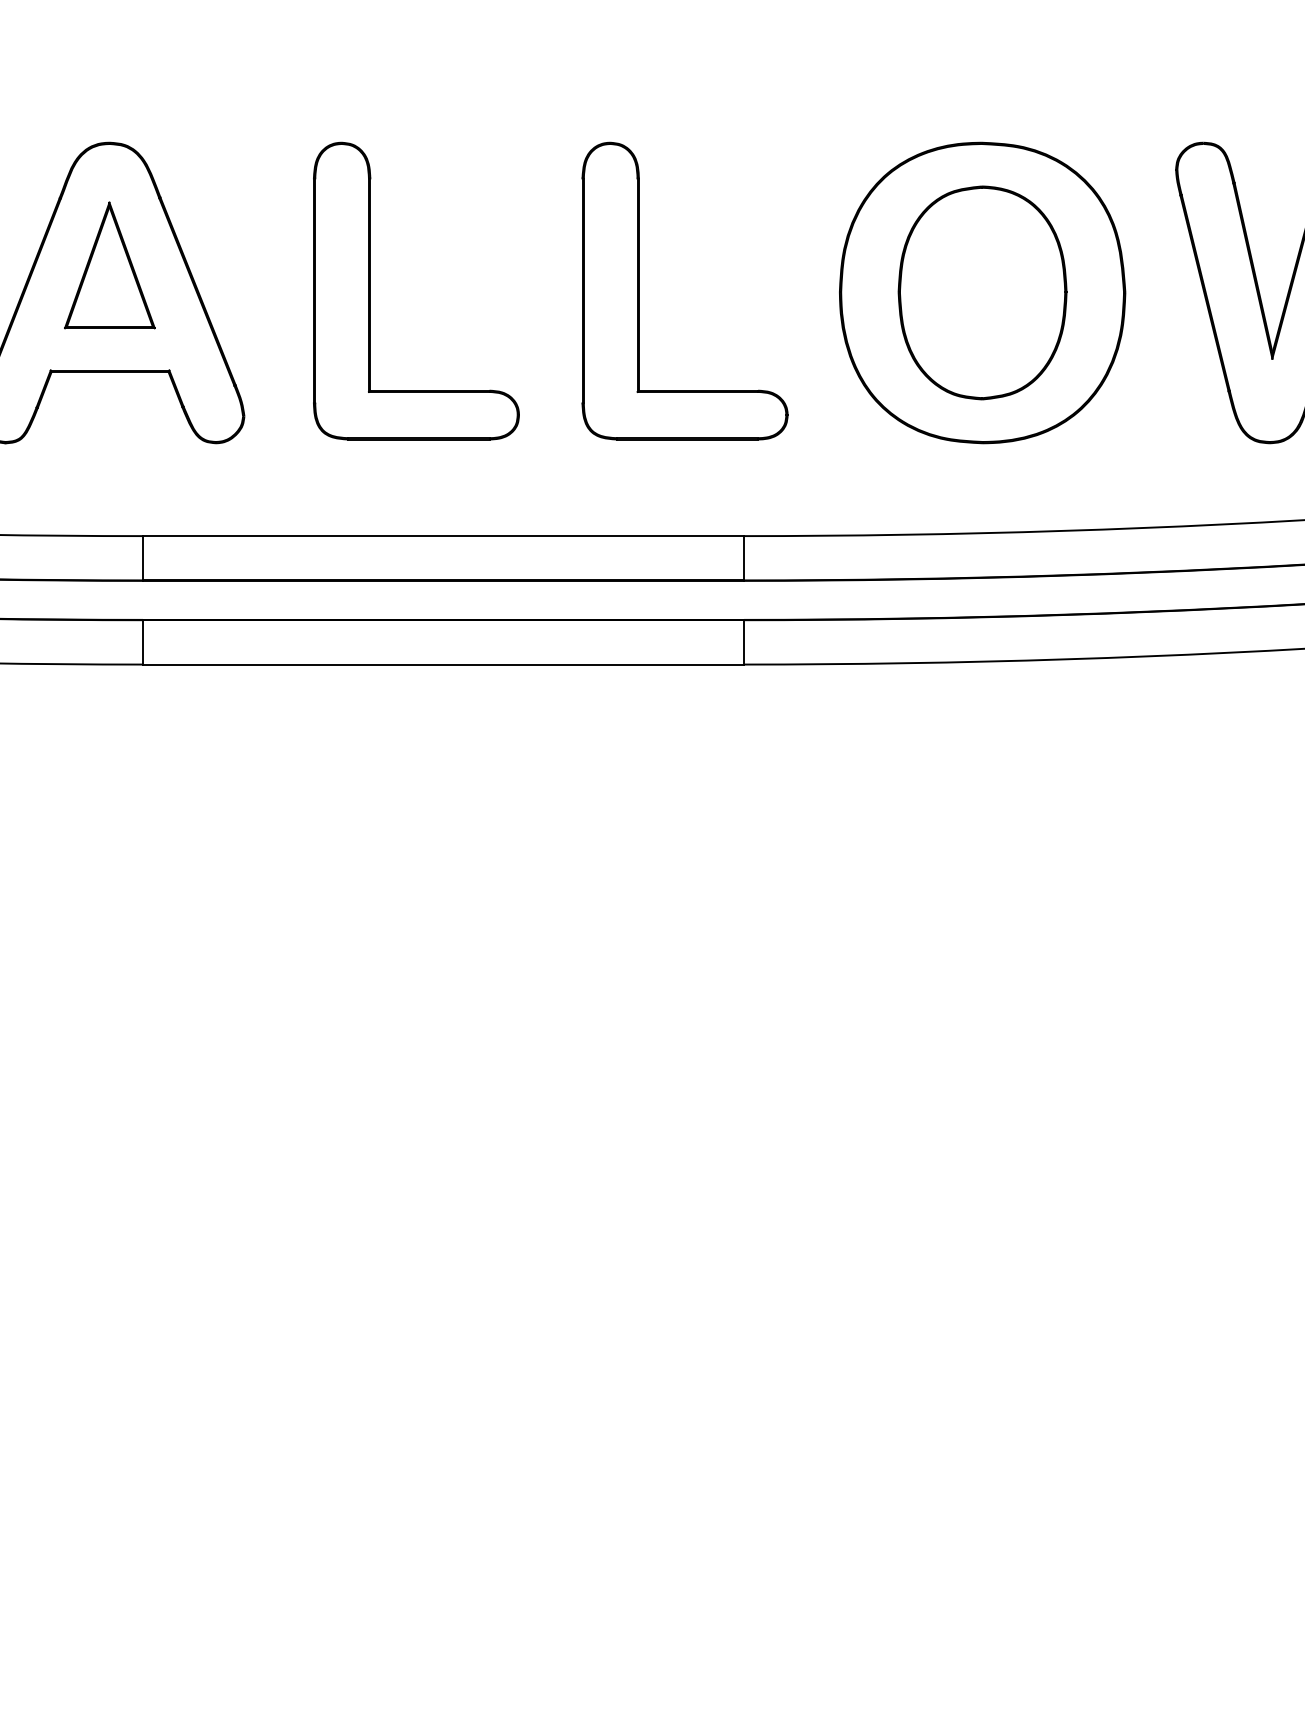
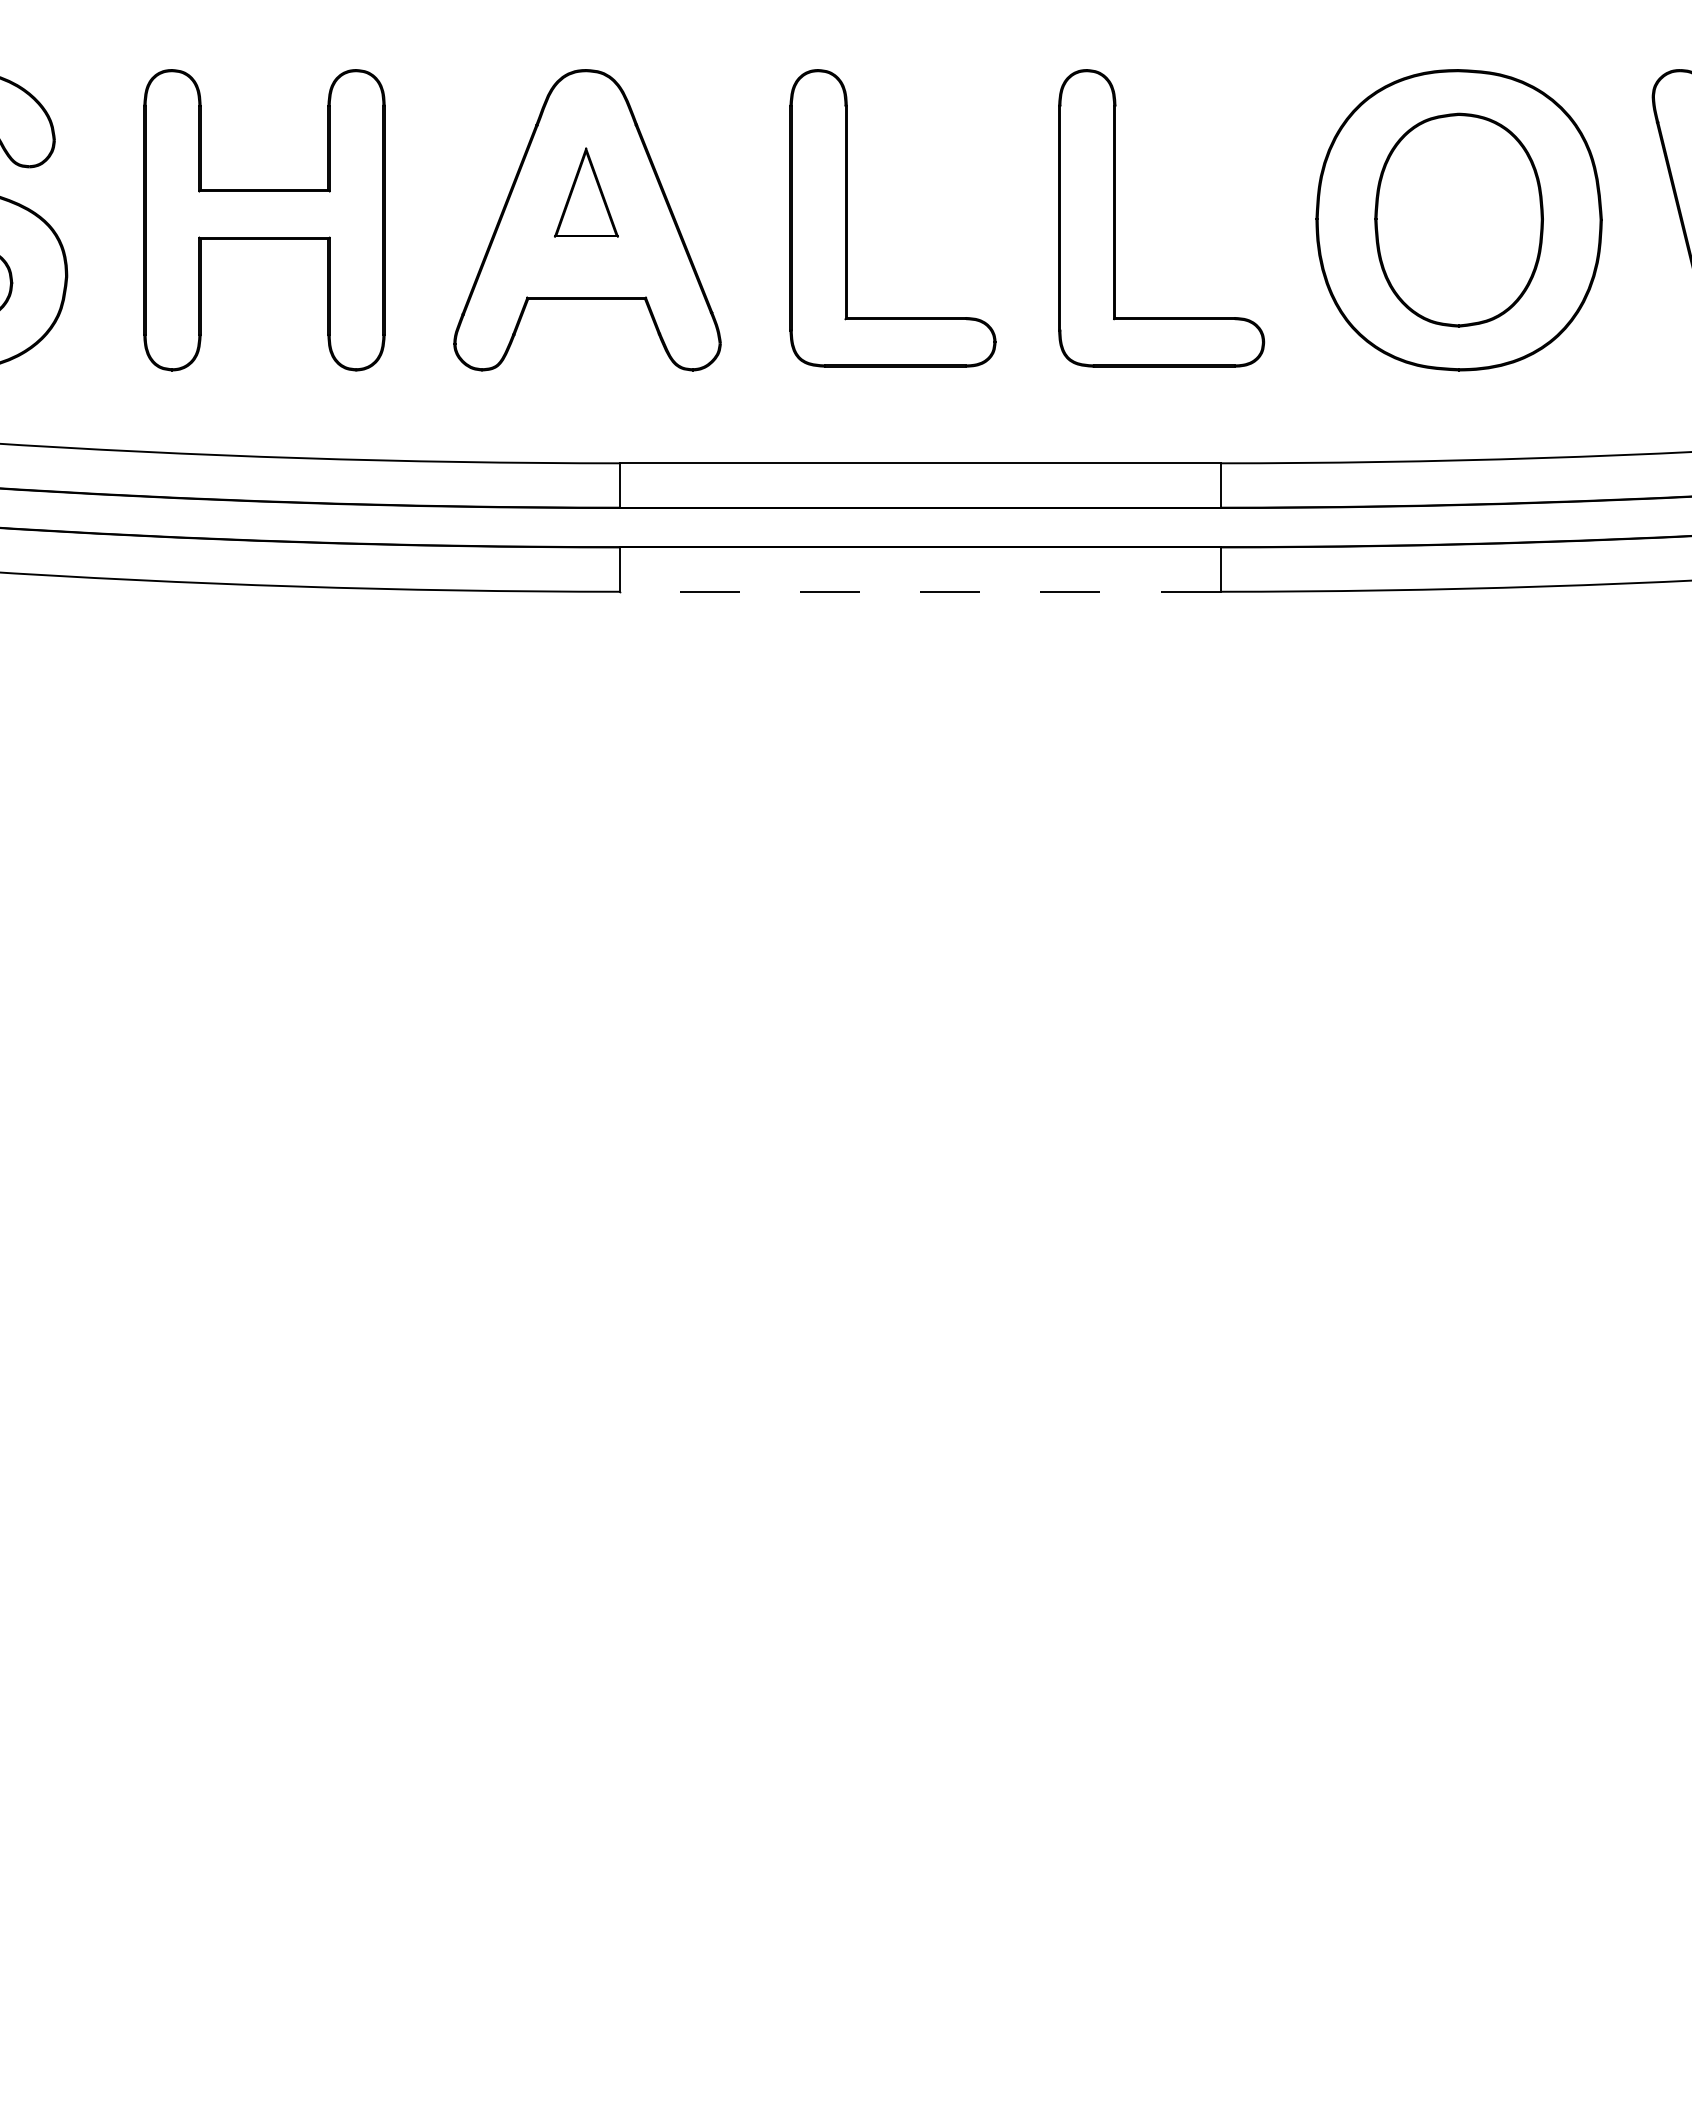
part: (109, 265) -> (586, 192), size x0.7
line: (443, 664) -> (920, 591), solid -> dashed

